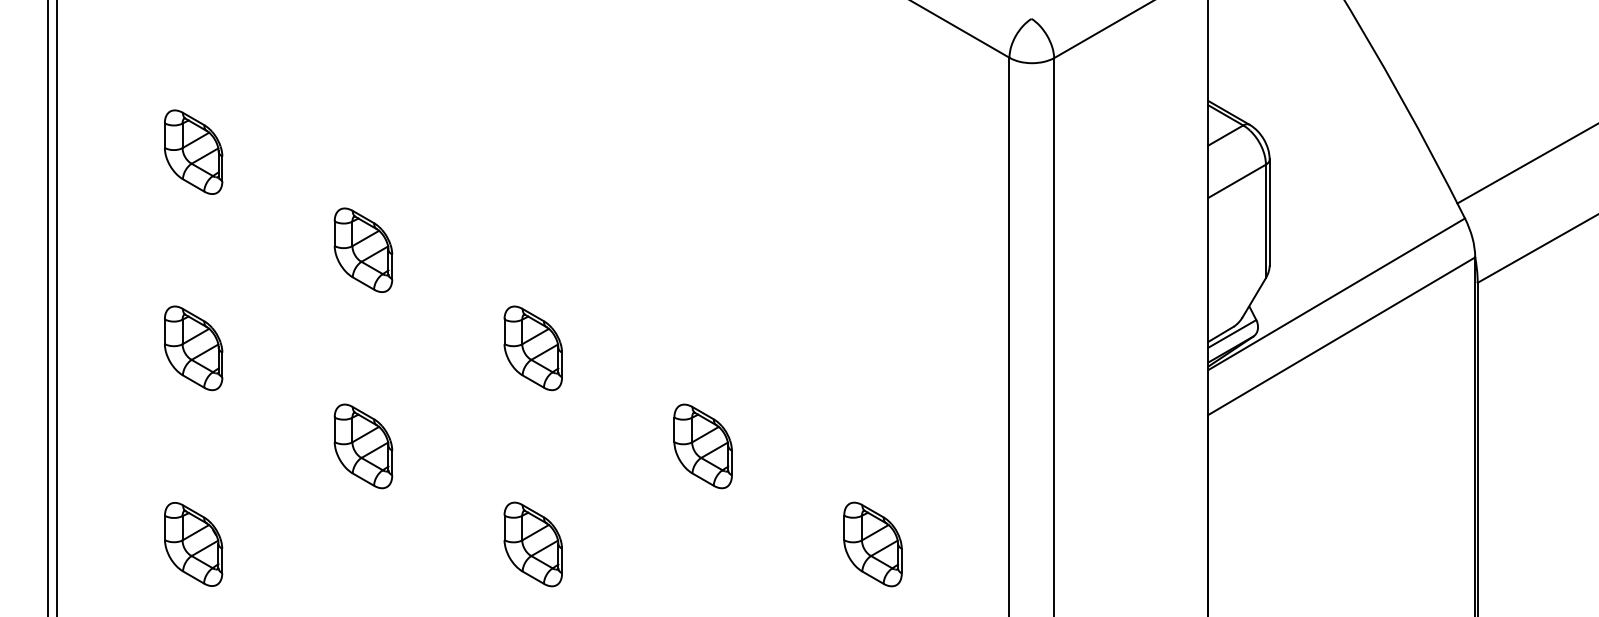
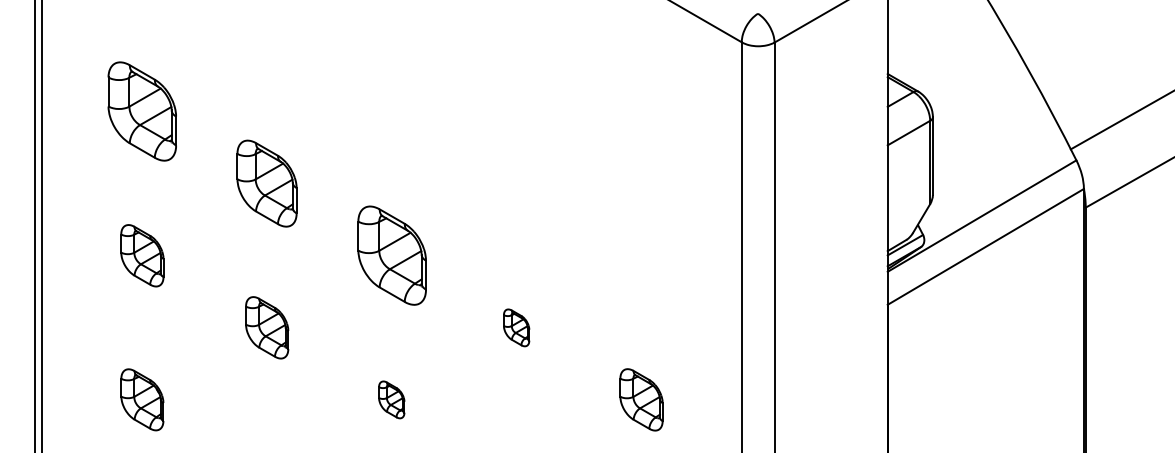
part: (193, 151) -> (142, 111), size x1.6
part: (363, 249) -> (267, 183), size x1.4
part: (532, 347) -> (391, 255), size x1.6
part: (702, 445) -> (516, 327), size x0.6
part: (532, 543) -> (391, 399), size x0.6

